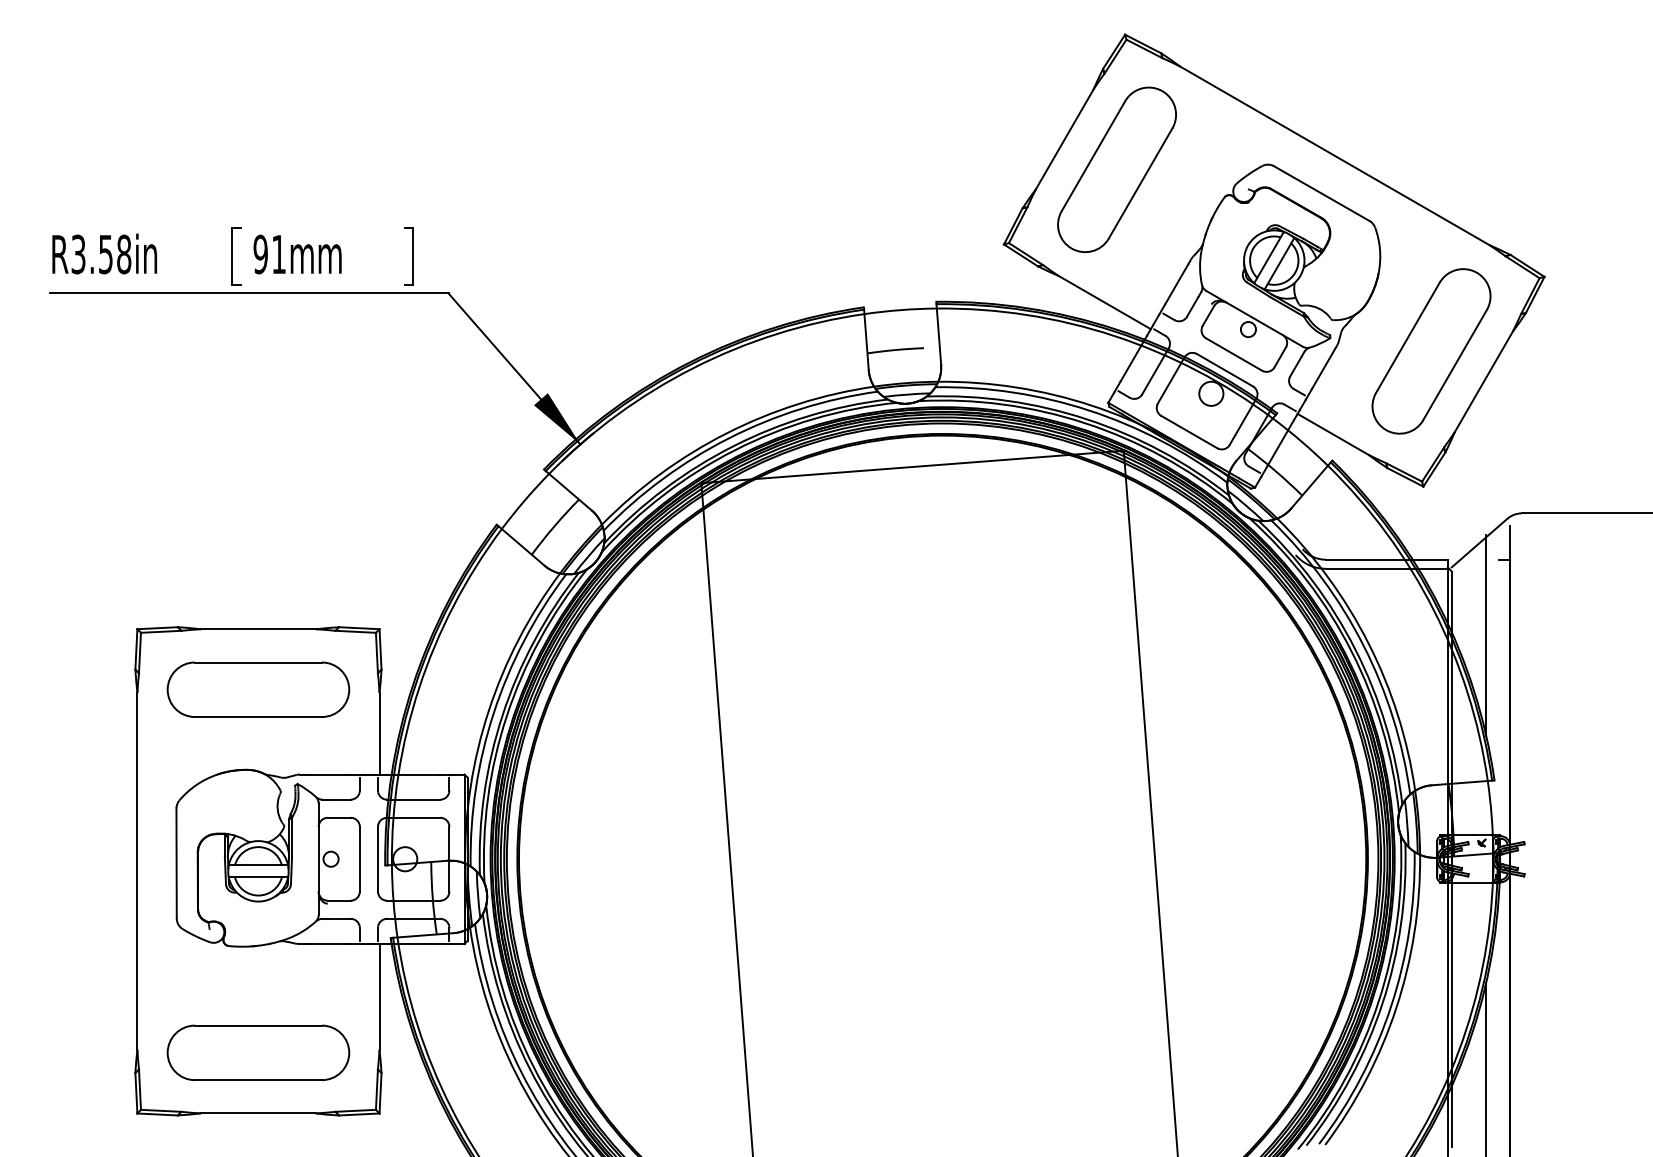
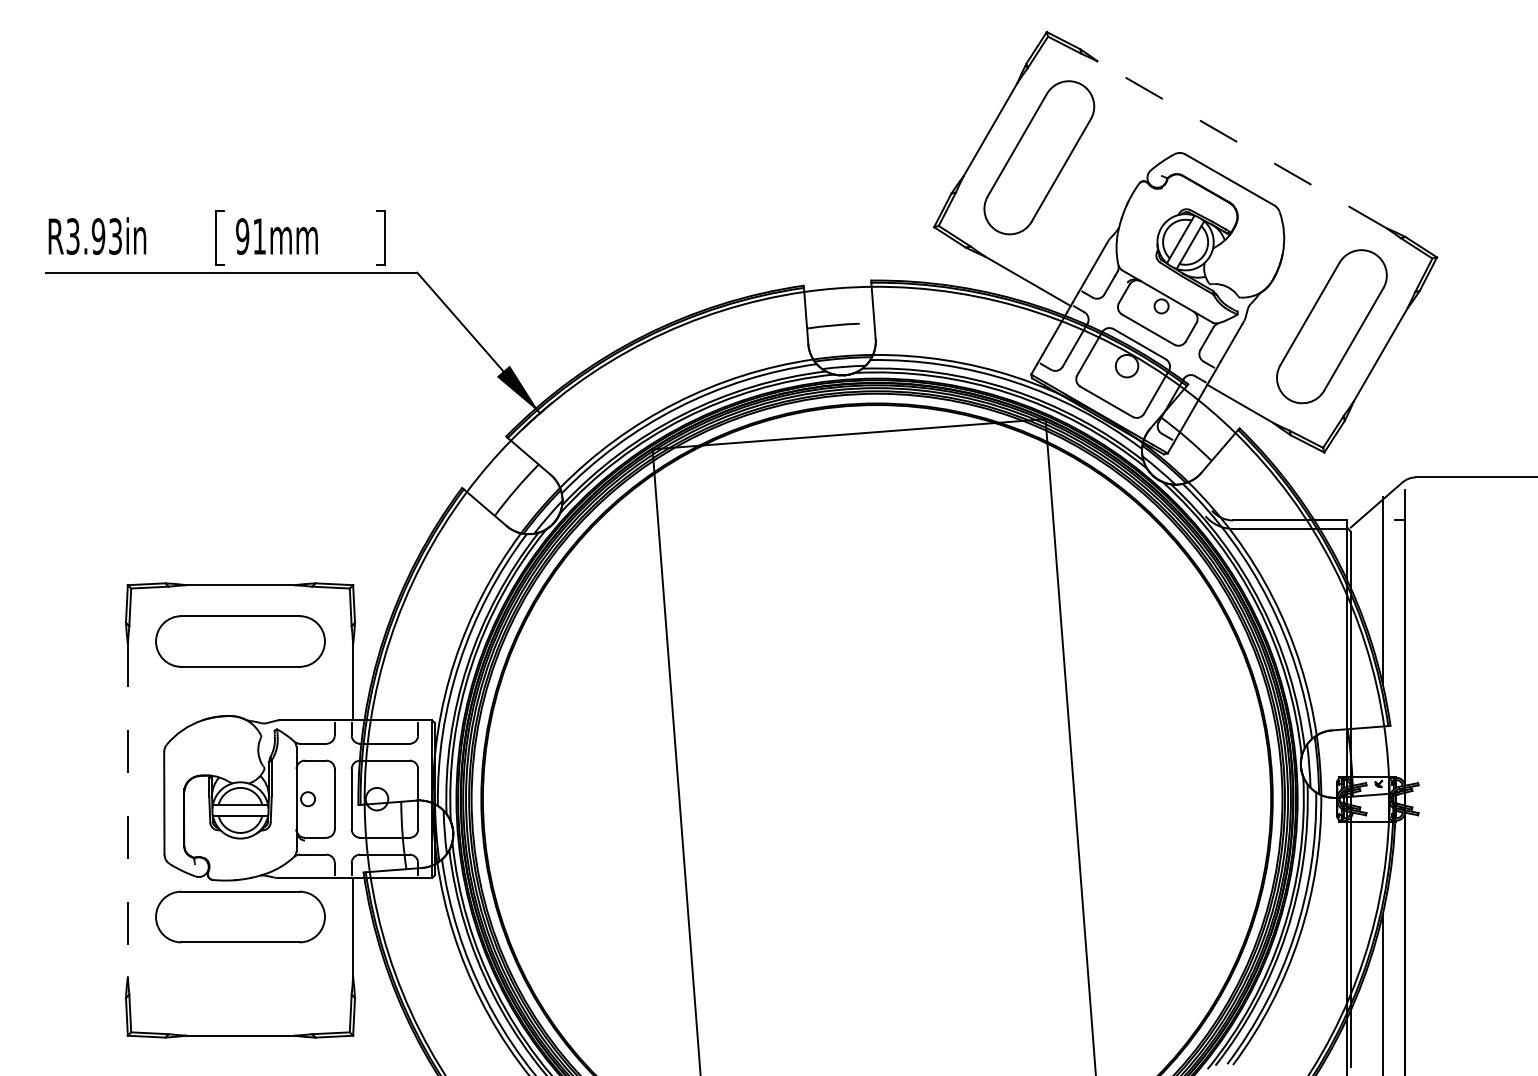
line: (1334, 155) -> (1241, 144), solid -> dashed
text: (114, 254) -> (106, 236), R3.58in -> R3.93in
line: (137, 871) -> (127, 810), solid -> dashed
part: (258, 1052) -> (240, 916), moved

